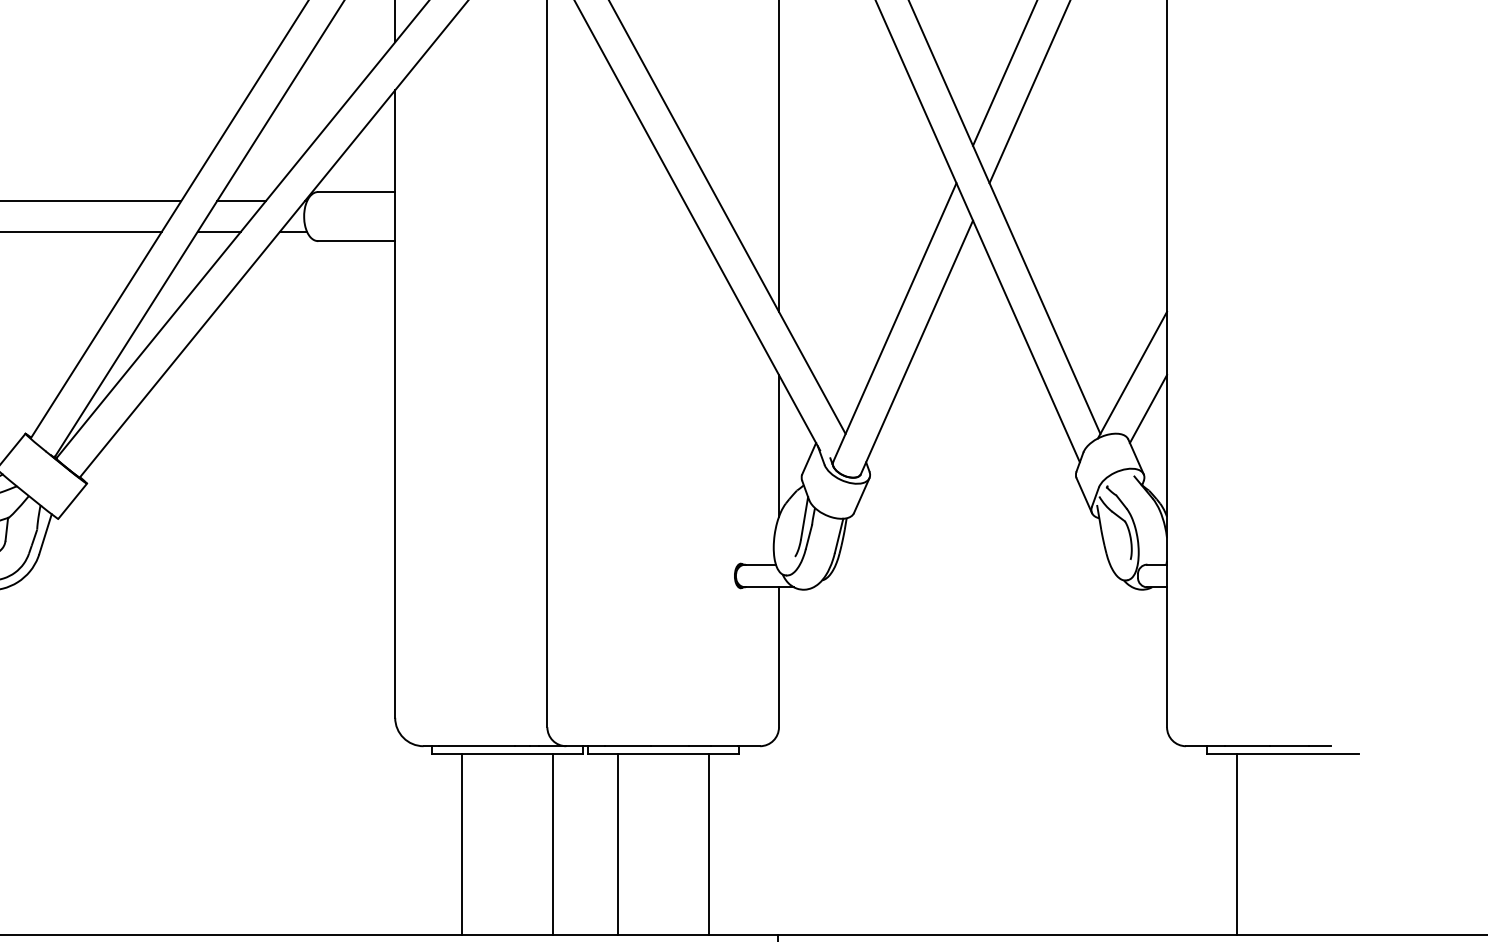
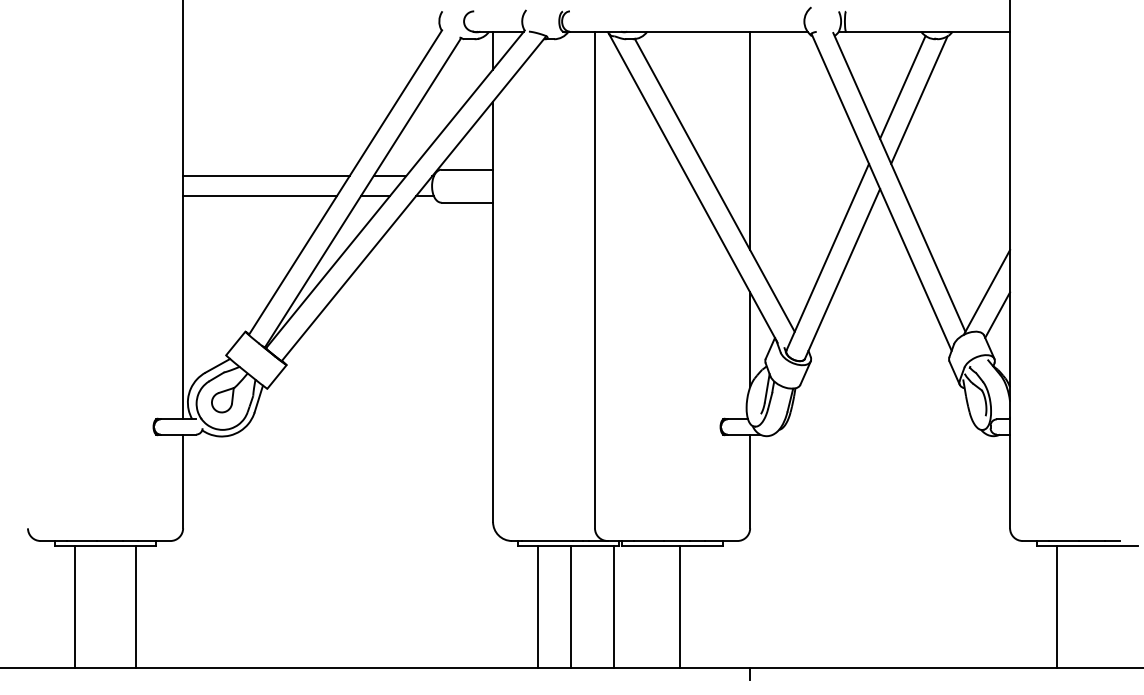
line: (552, 843) -> (570, 606), moved
line: (616, 843) -> (613, 606), moved
line: (709, 843) -> (680, 606), moved

